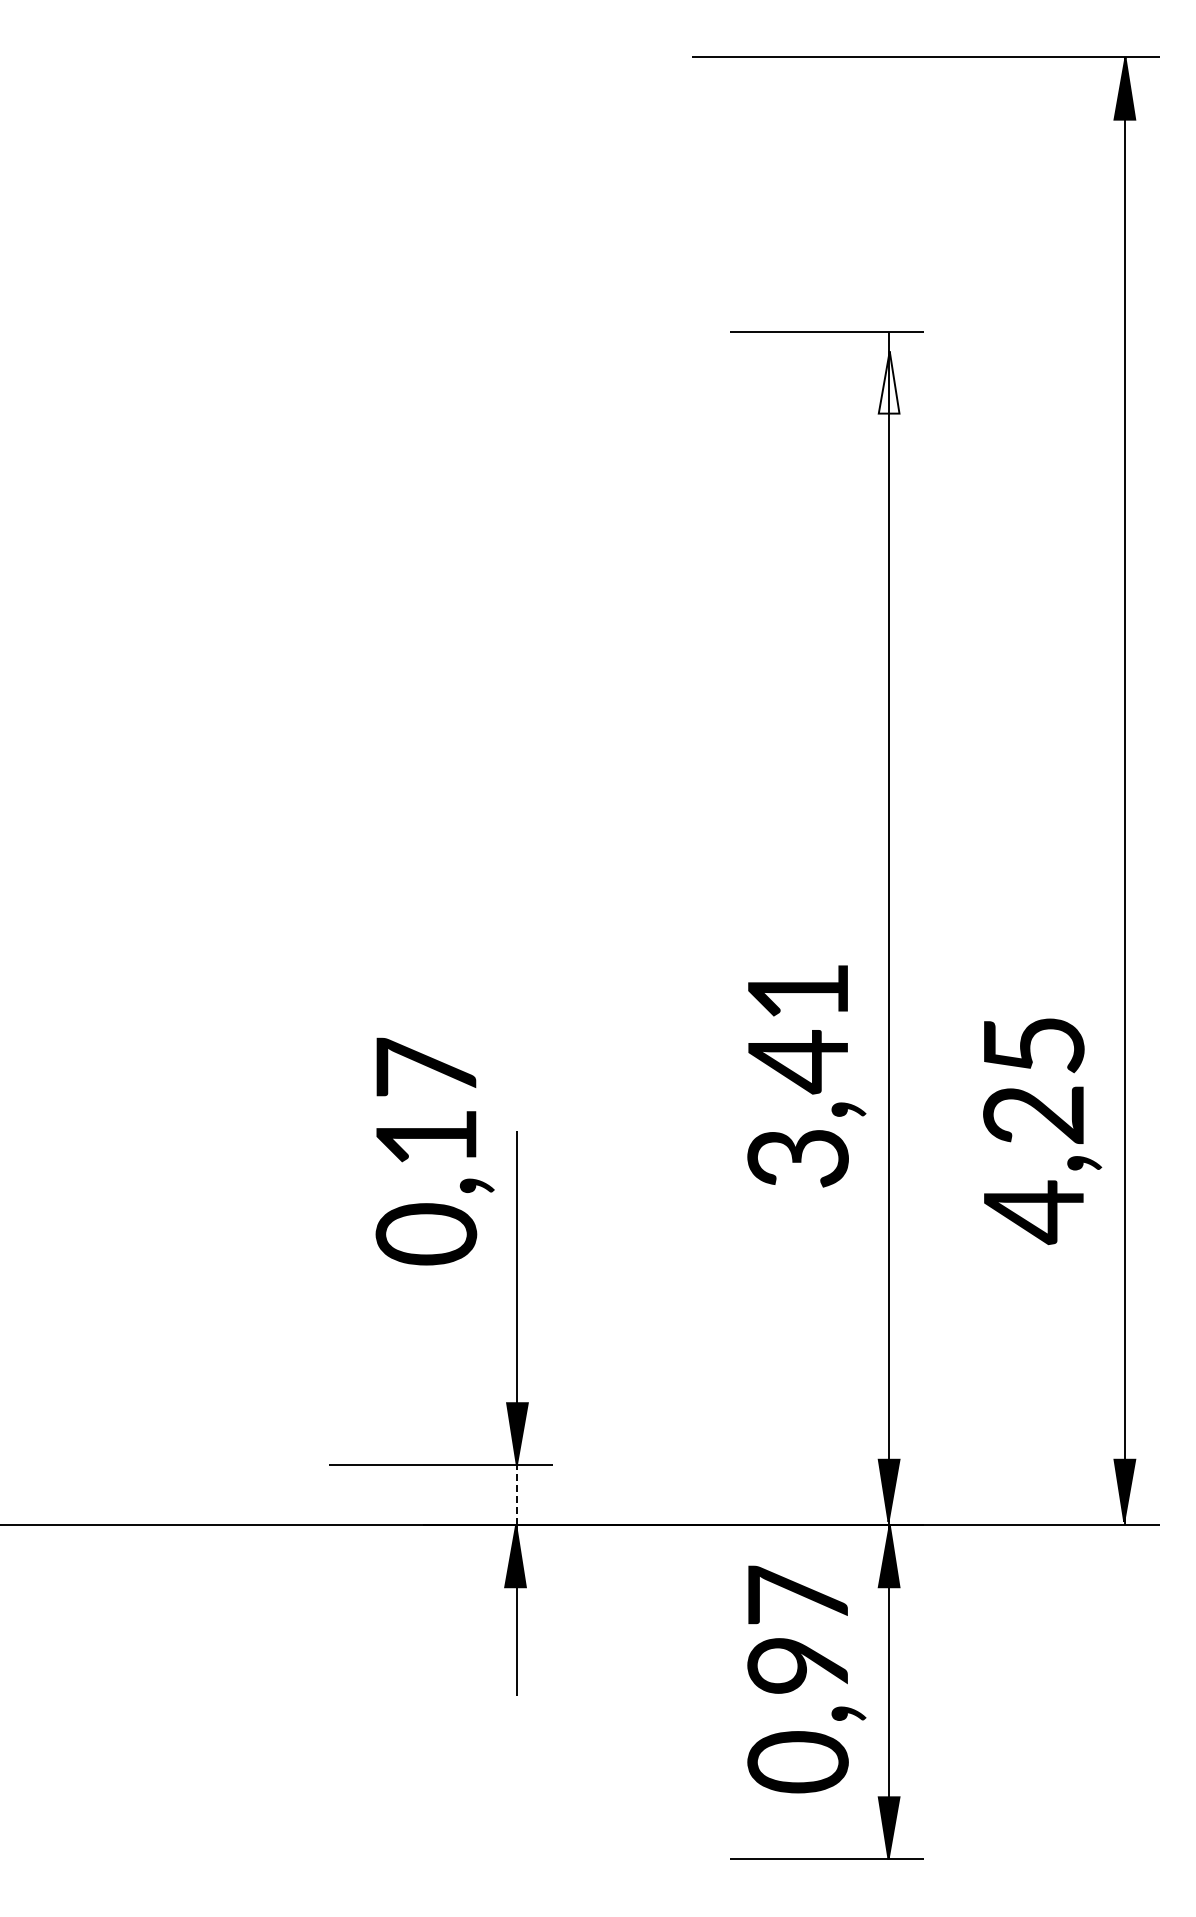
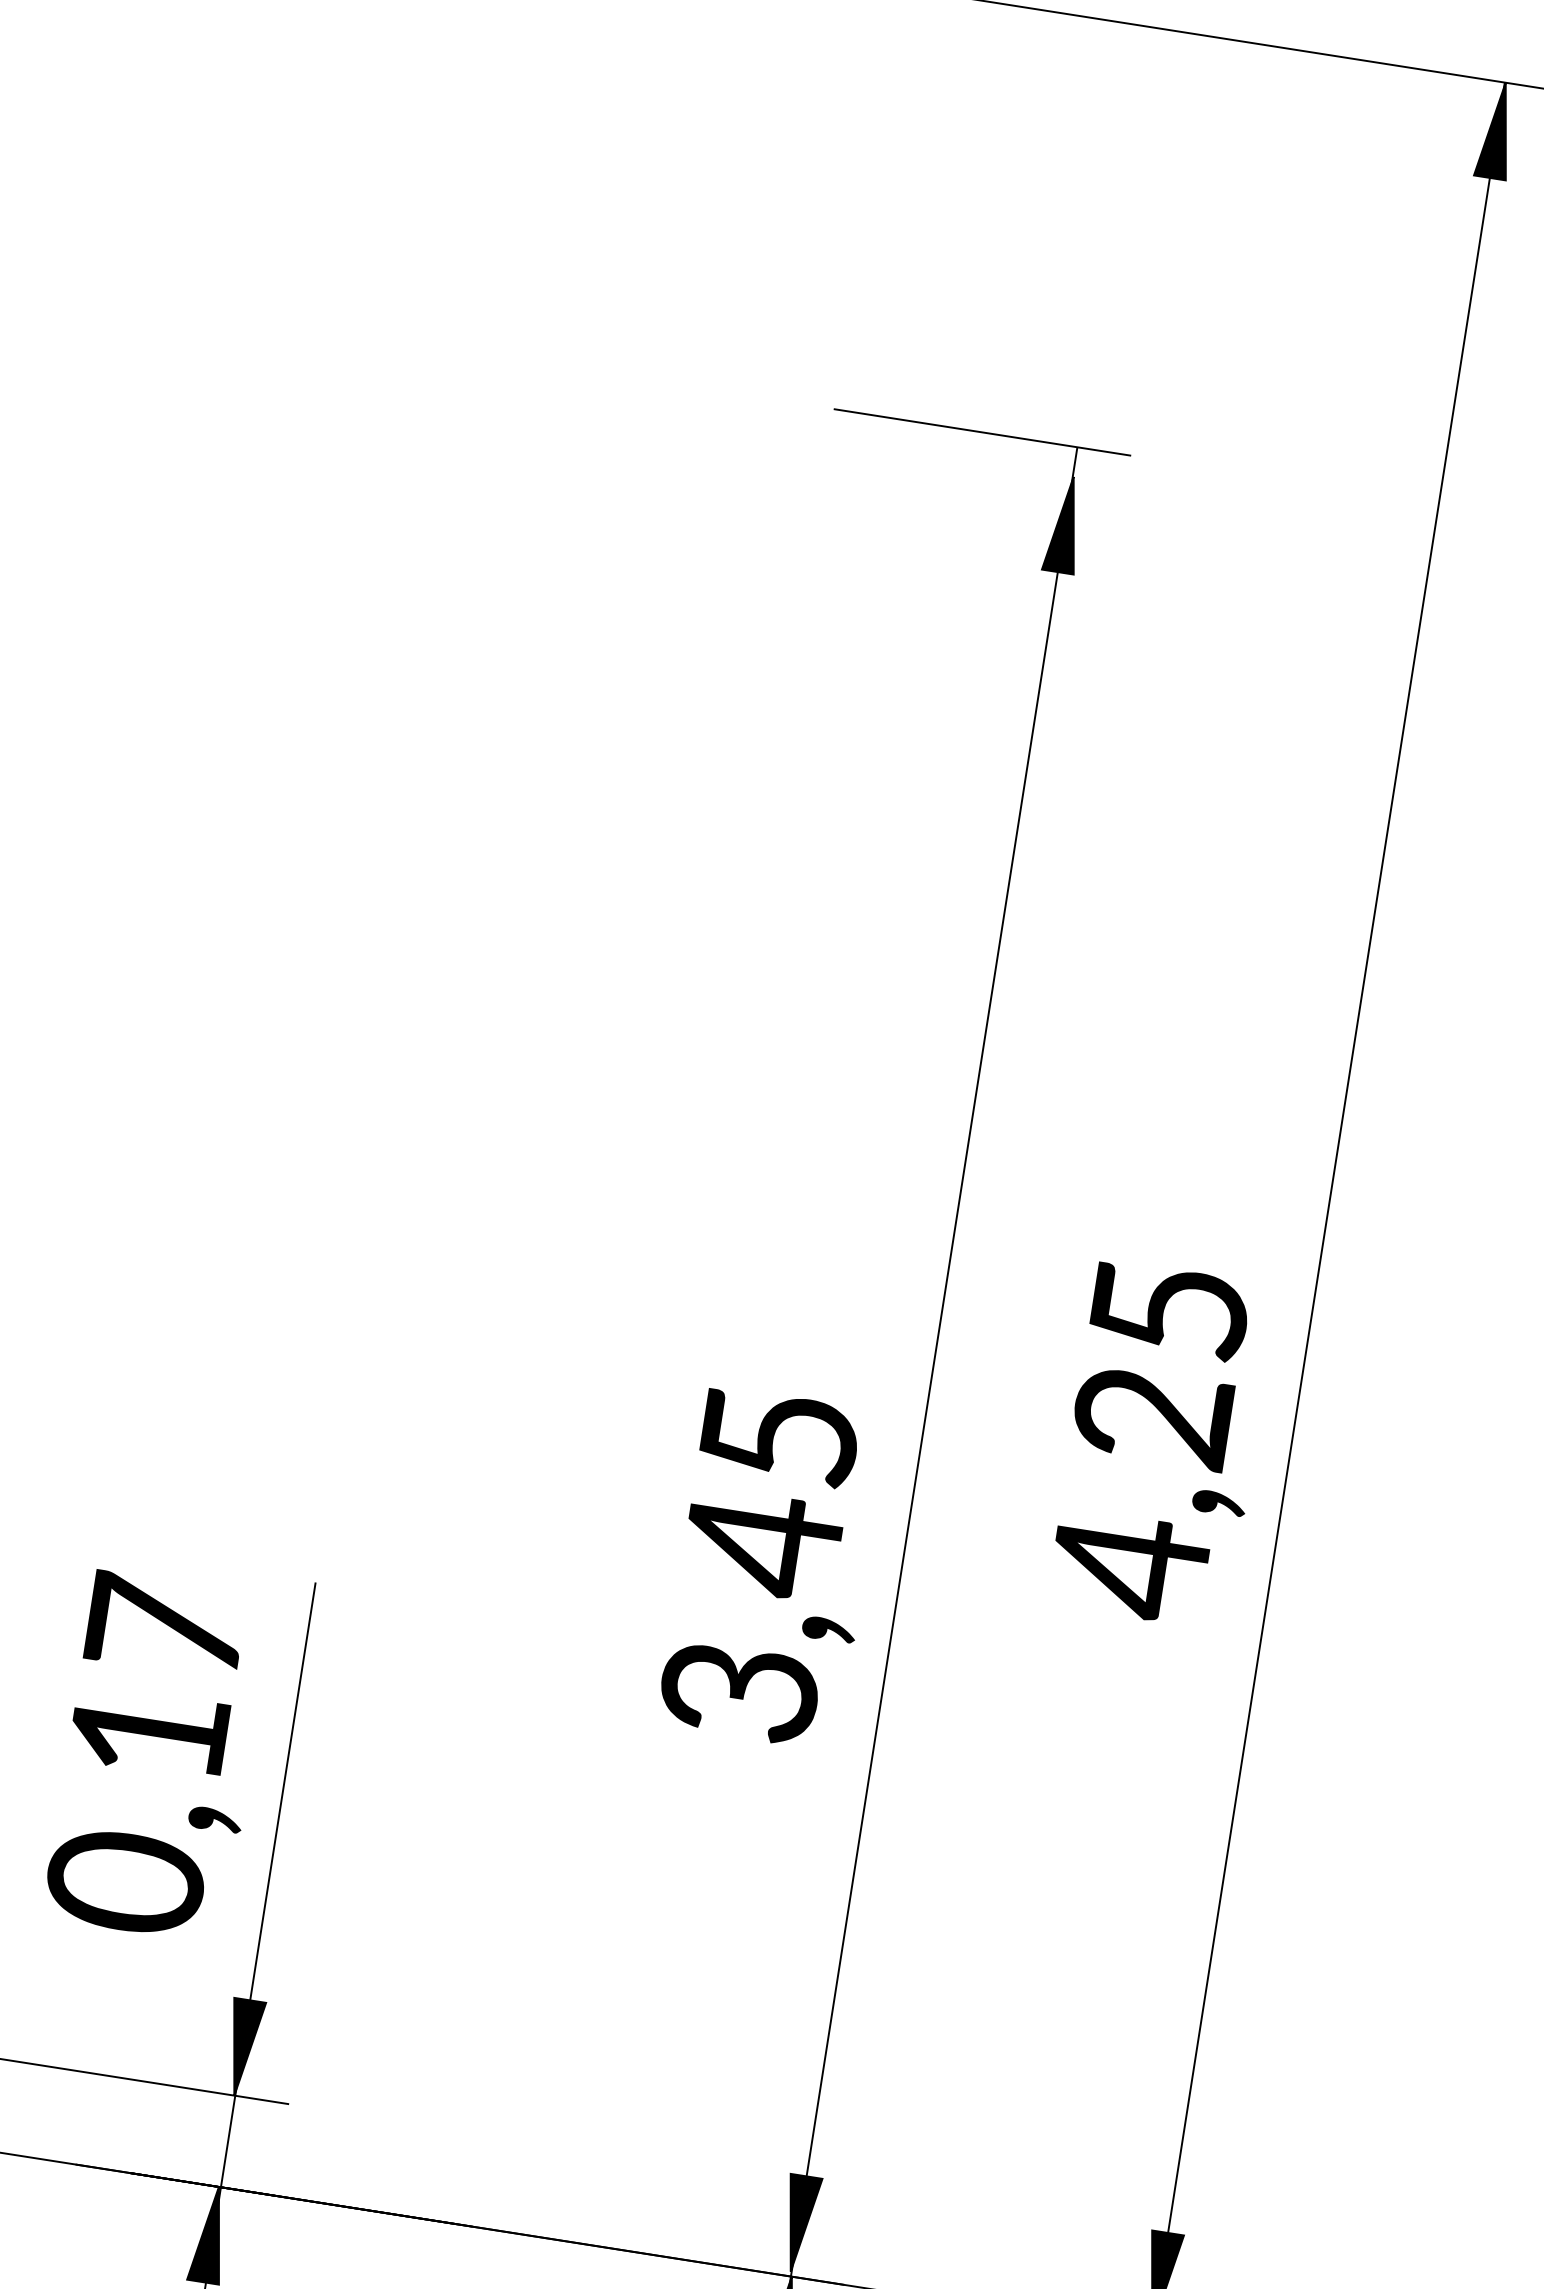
fill: (888, 382) -> (1064, 524), added
text: (798, 992) -> (779, 1438), 3,41 -> 3,45
text: (1042, 1131) -> (1162, 1444), moved
text: (434, 1151) -> (157, 1757), moved
line: (517, 1495) -> (228, 2141), dashed -> solid

